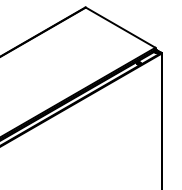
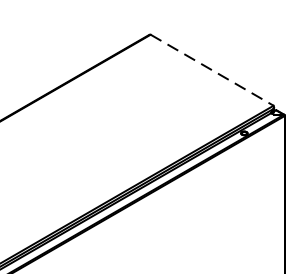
line: (121, 27) -> (213, 69), solid -> dashed

